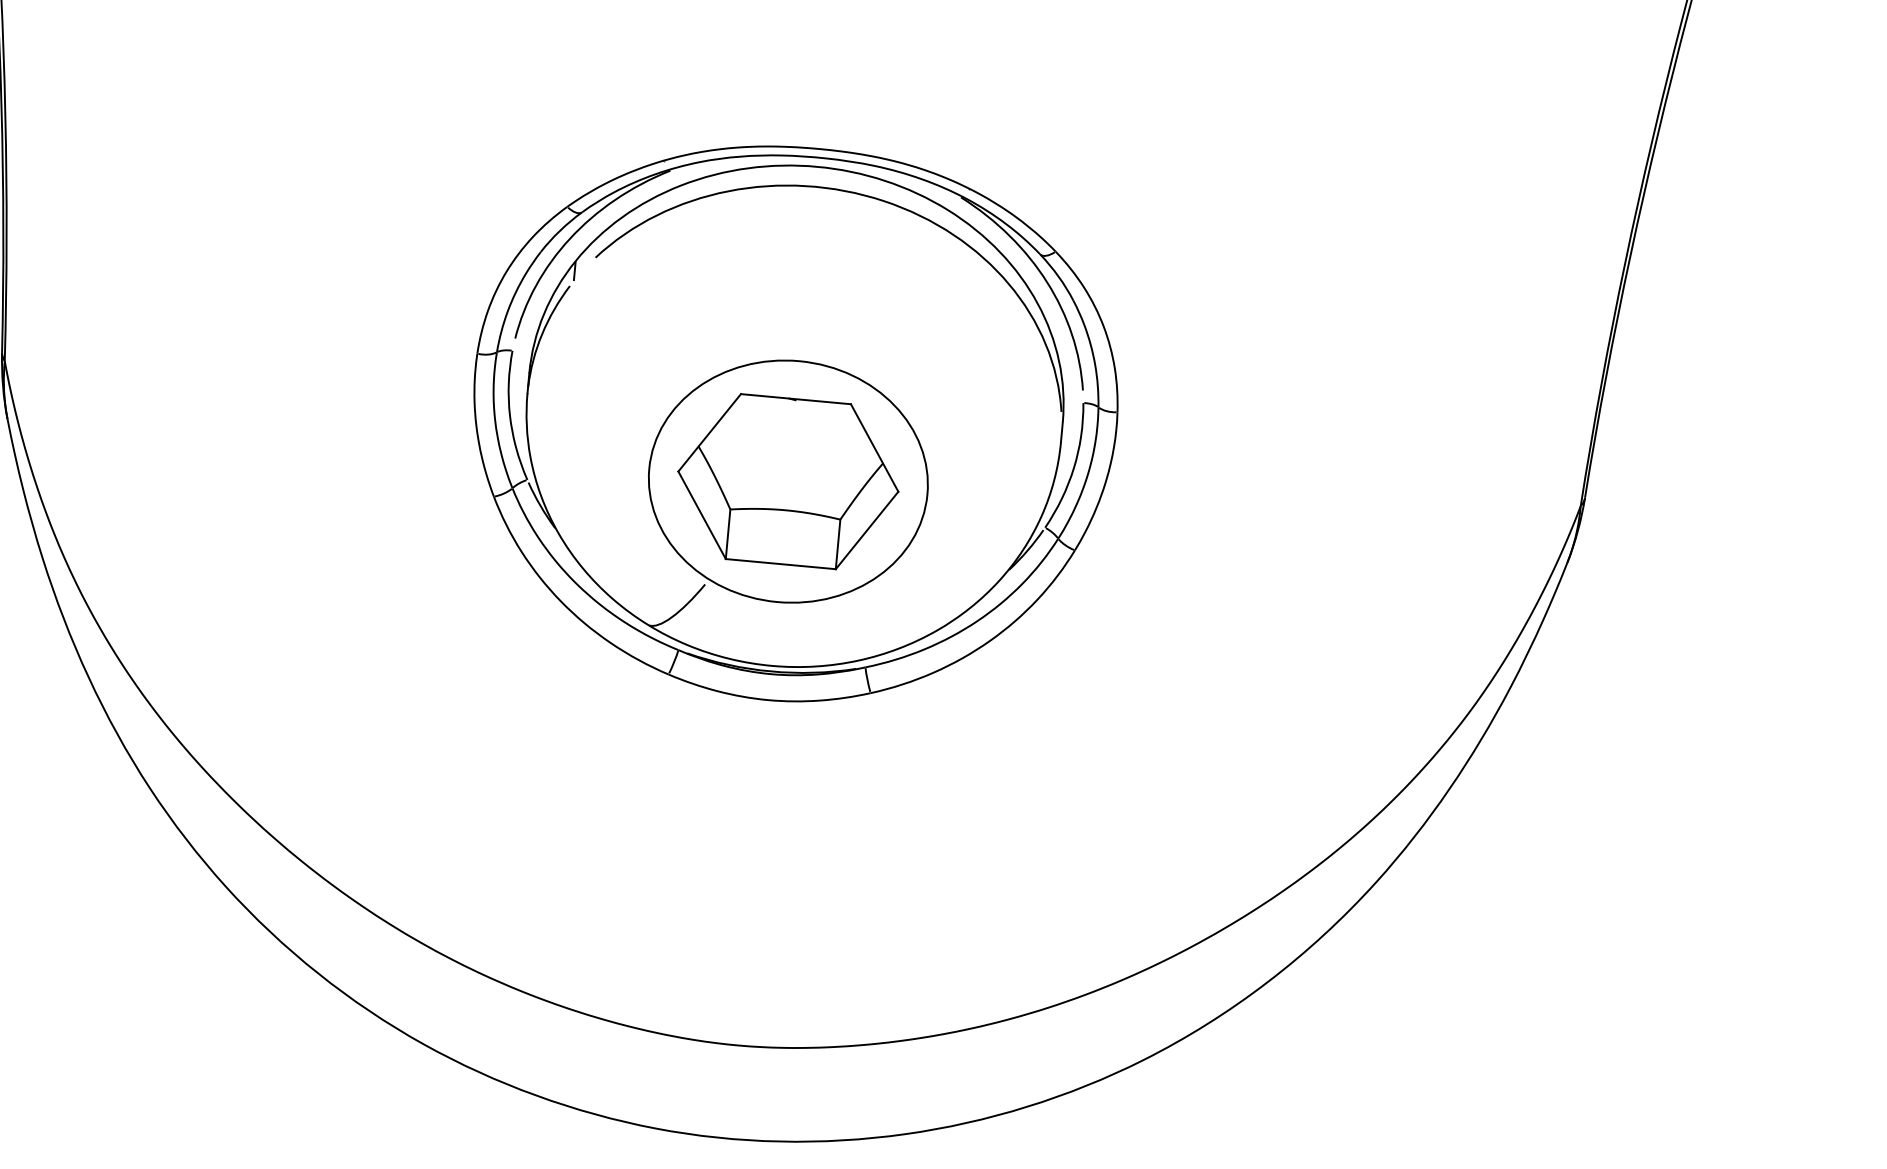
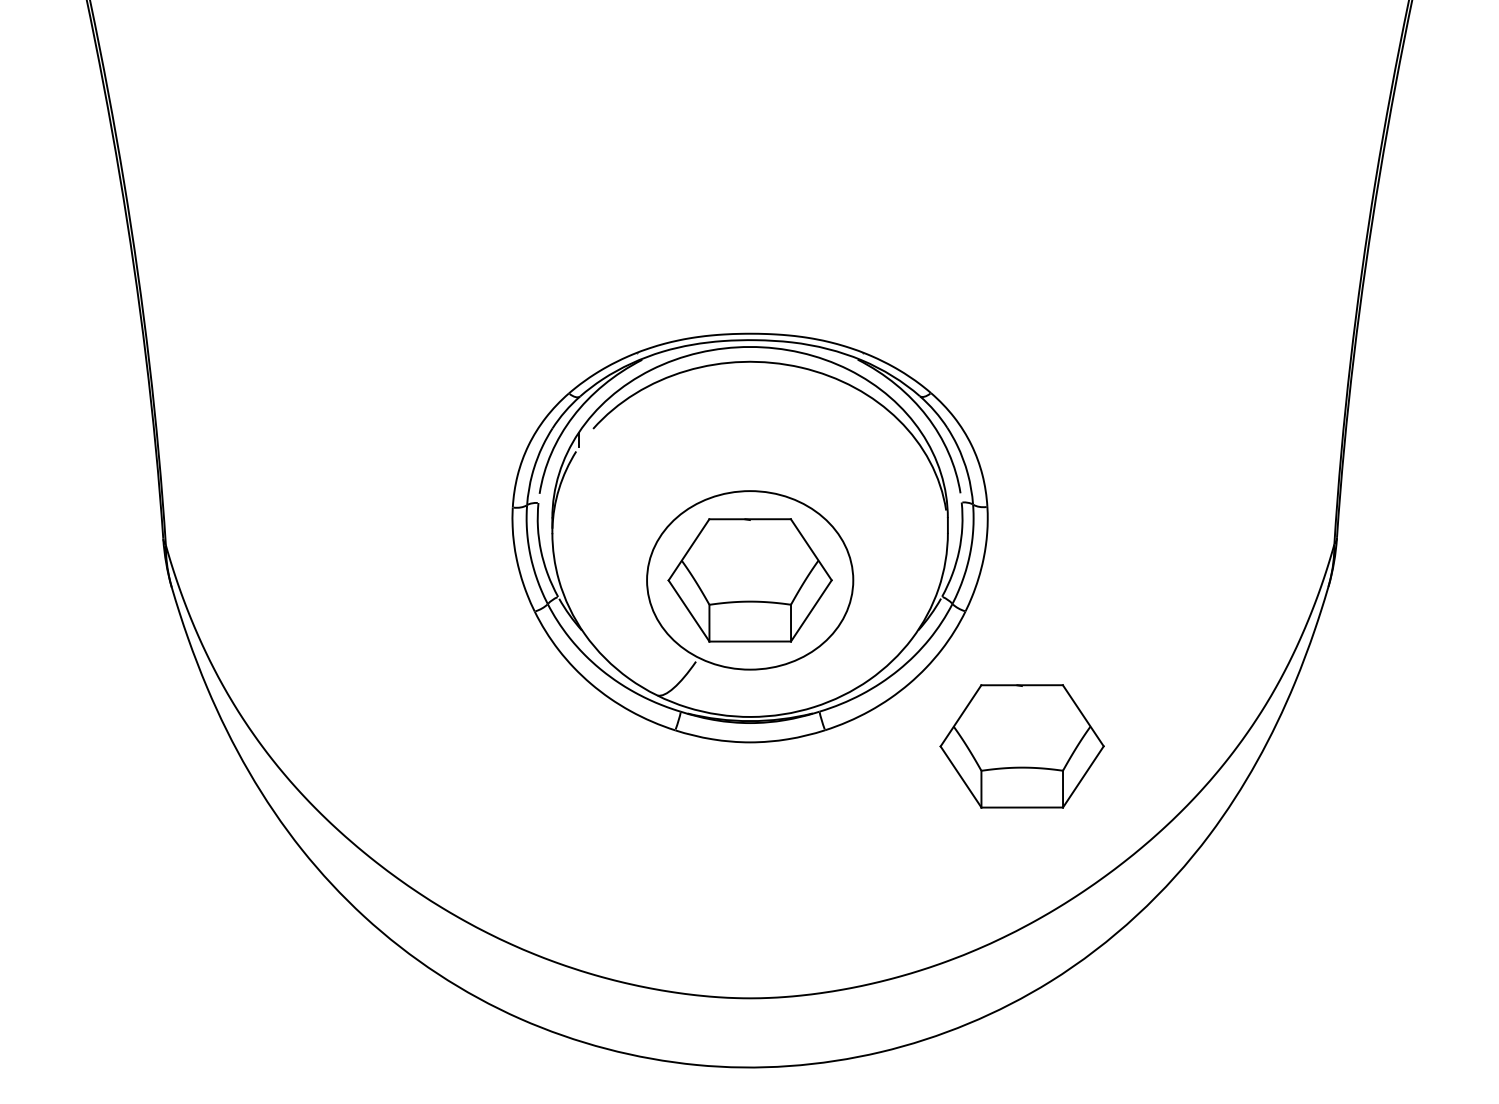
part: (1133, 739) -> (1021, 746), added

